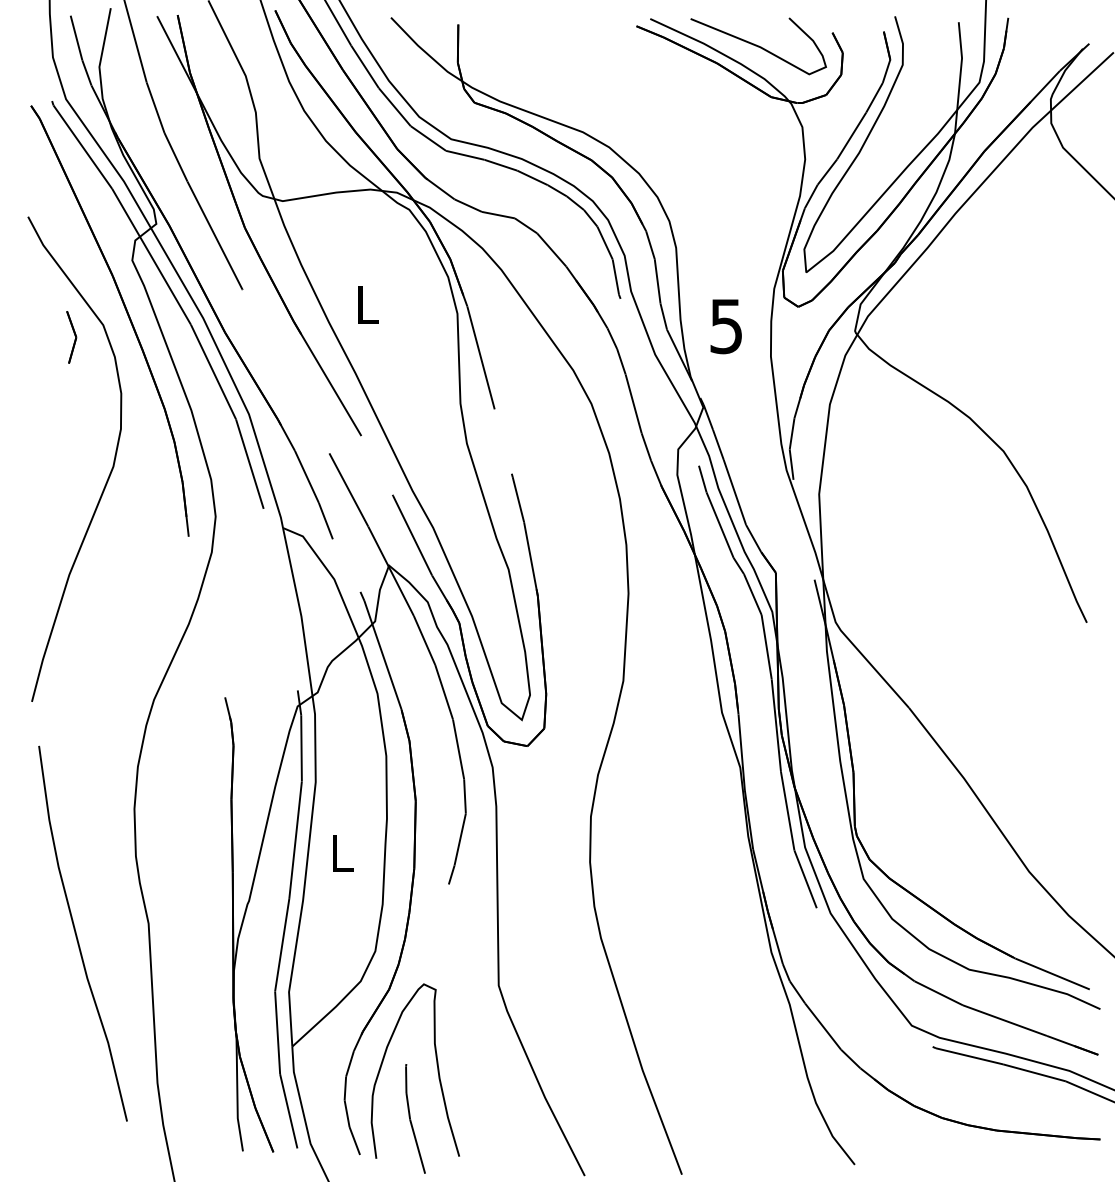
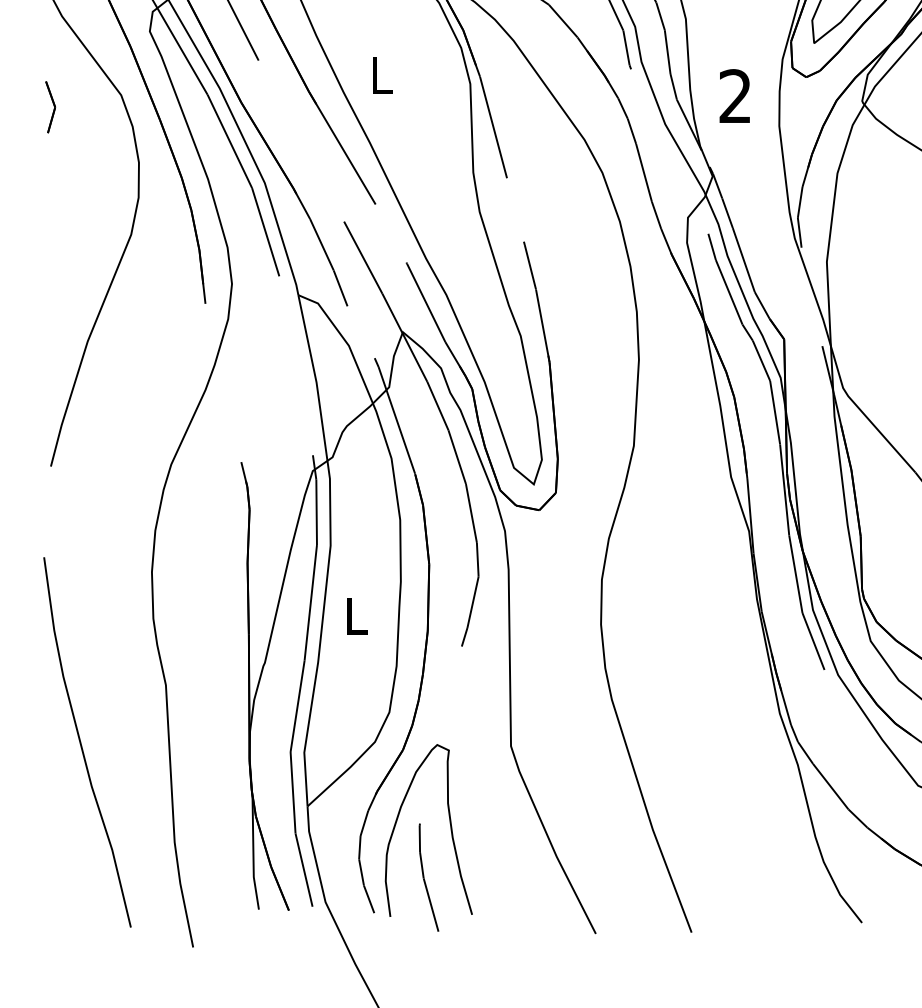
text: (725, 326) -> (734, 96), 5 -> 2
part: (71, 337) -> (50, 107), moved
curve: (77, 935) -> (82, 744), moved

